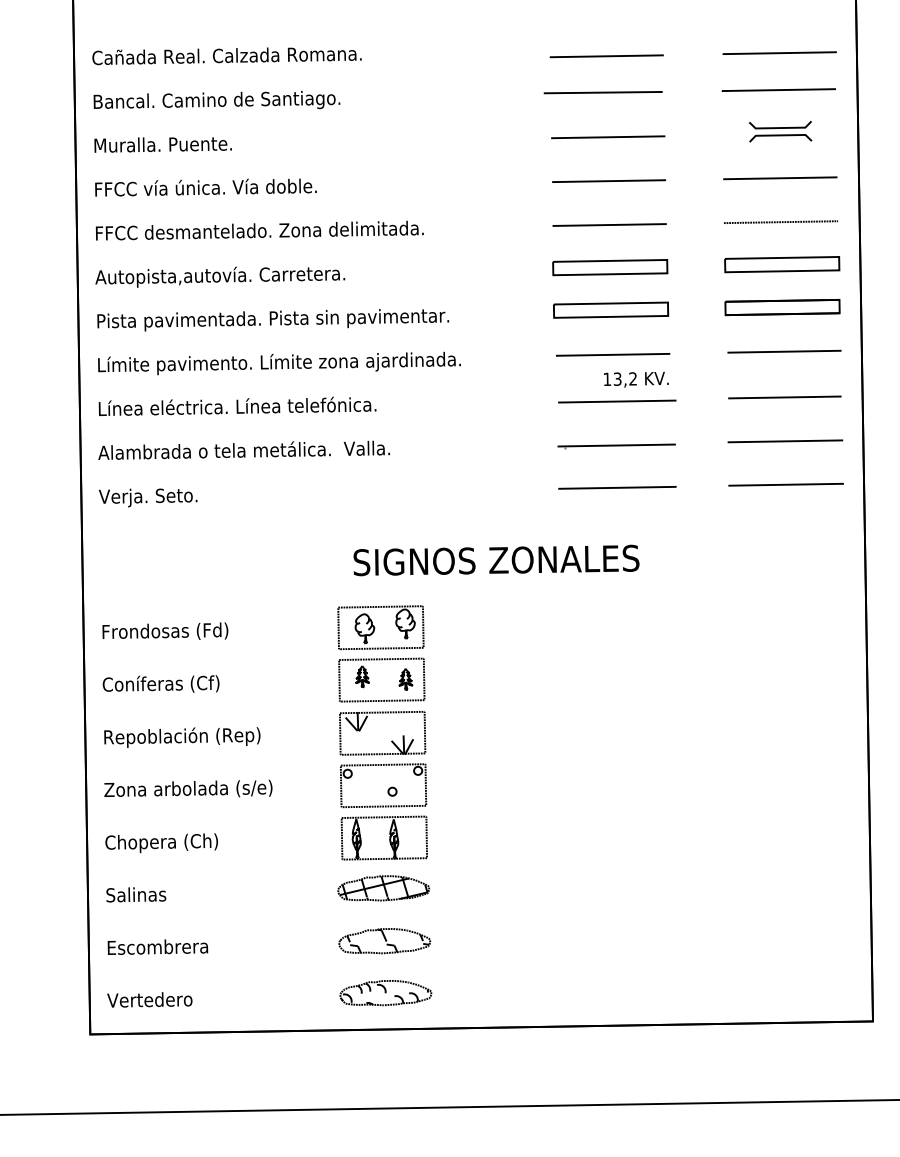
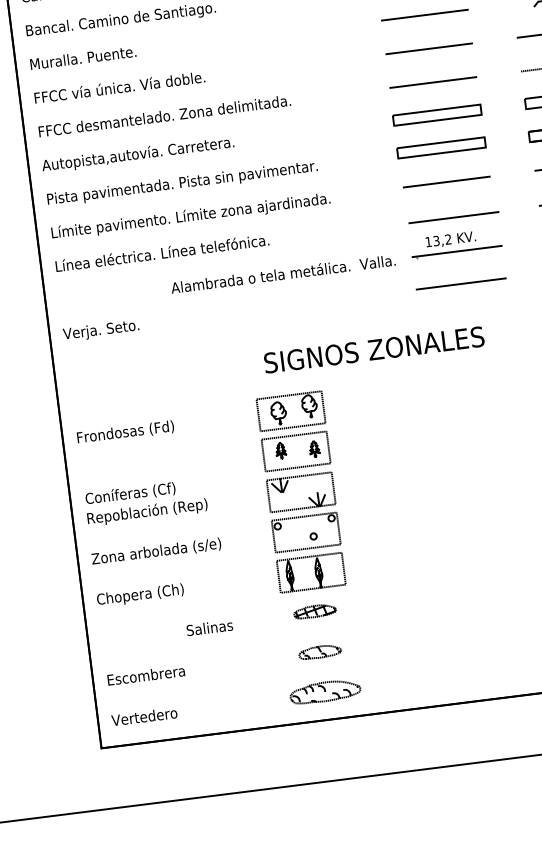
text: (636, 379) -> (451, 239), moved
text: (243, 449) -> (282, 273), moved
text: (160, 683) -> (129, 493), moved
part: (383, 888) -> (314, 611), size x0.6
text: (136, 894) -> (209, 627), moved
part: (384, 941) -> (319, 652), size x0.6

